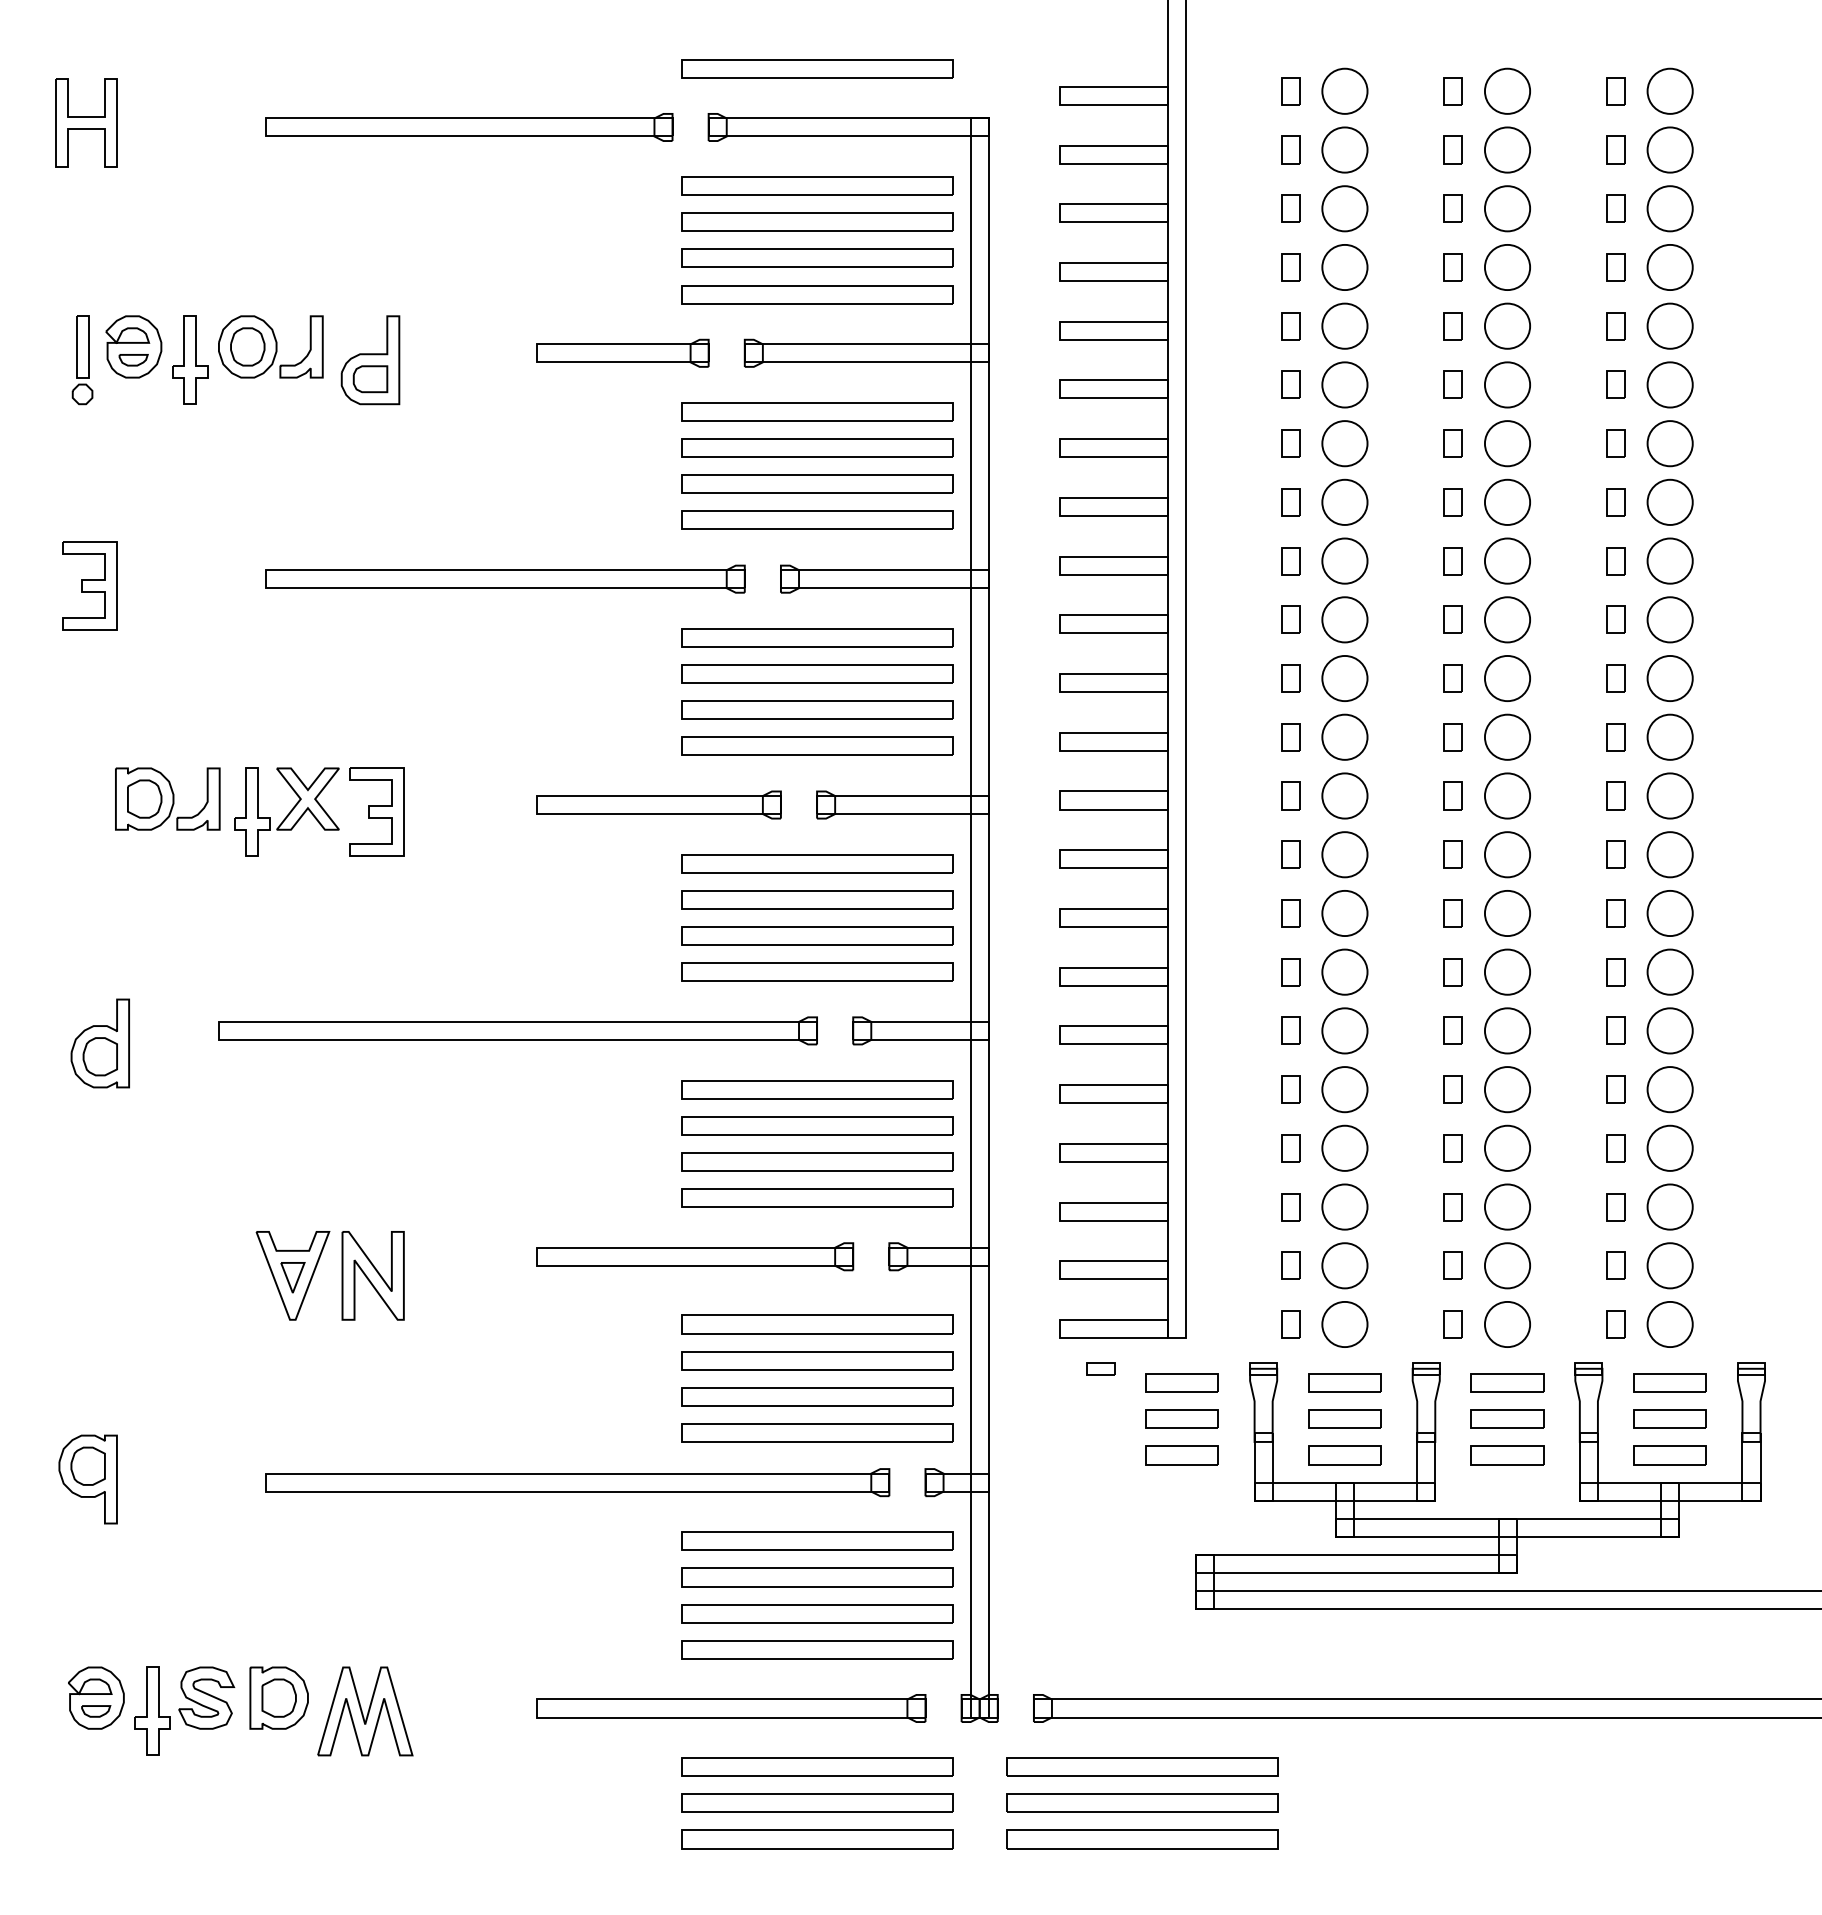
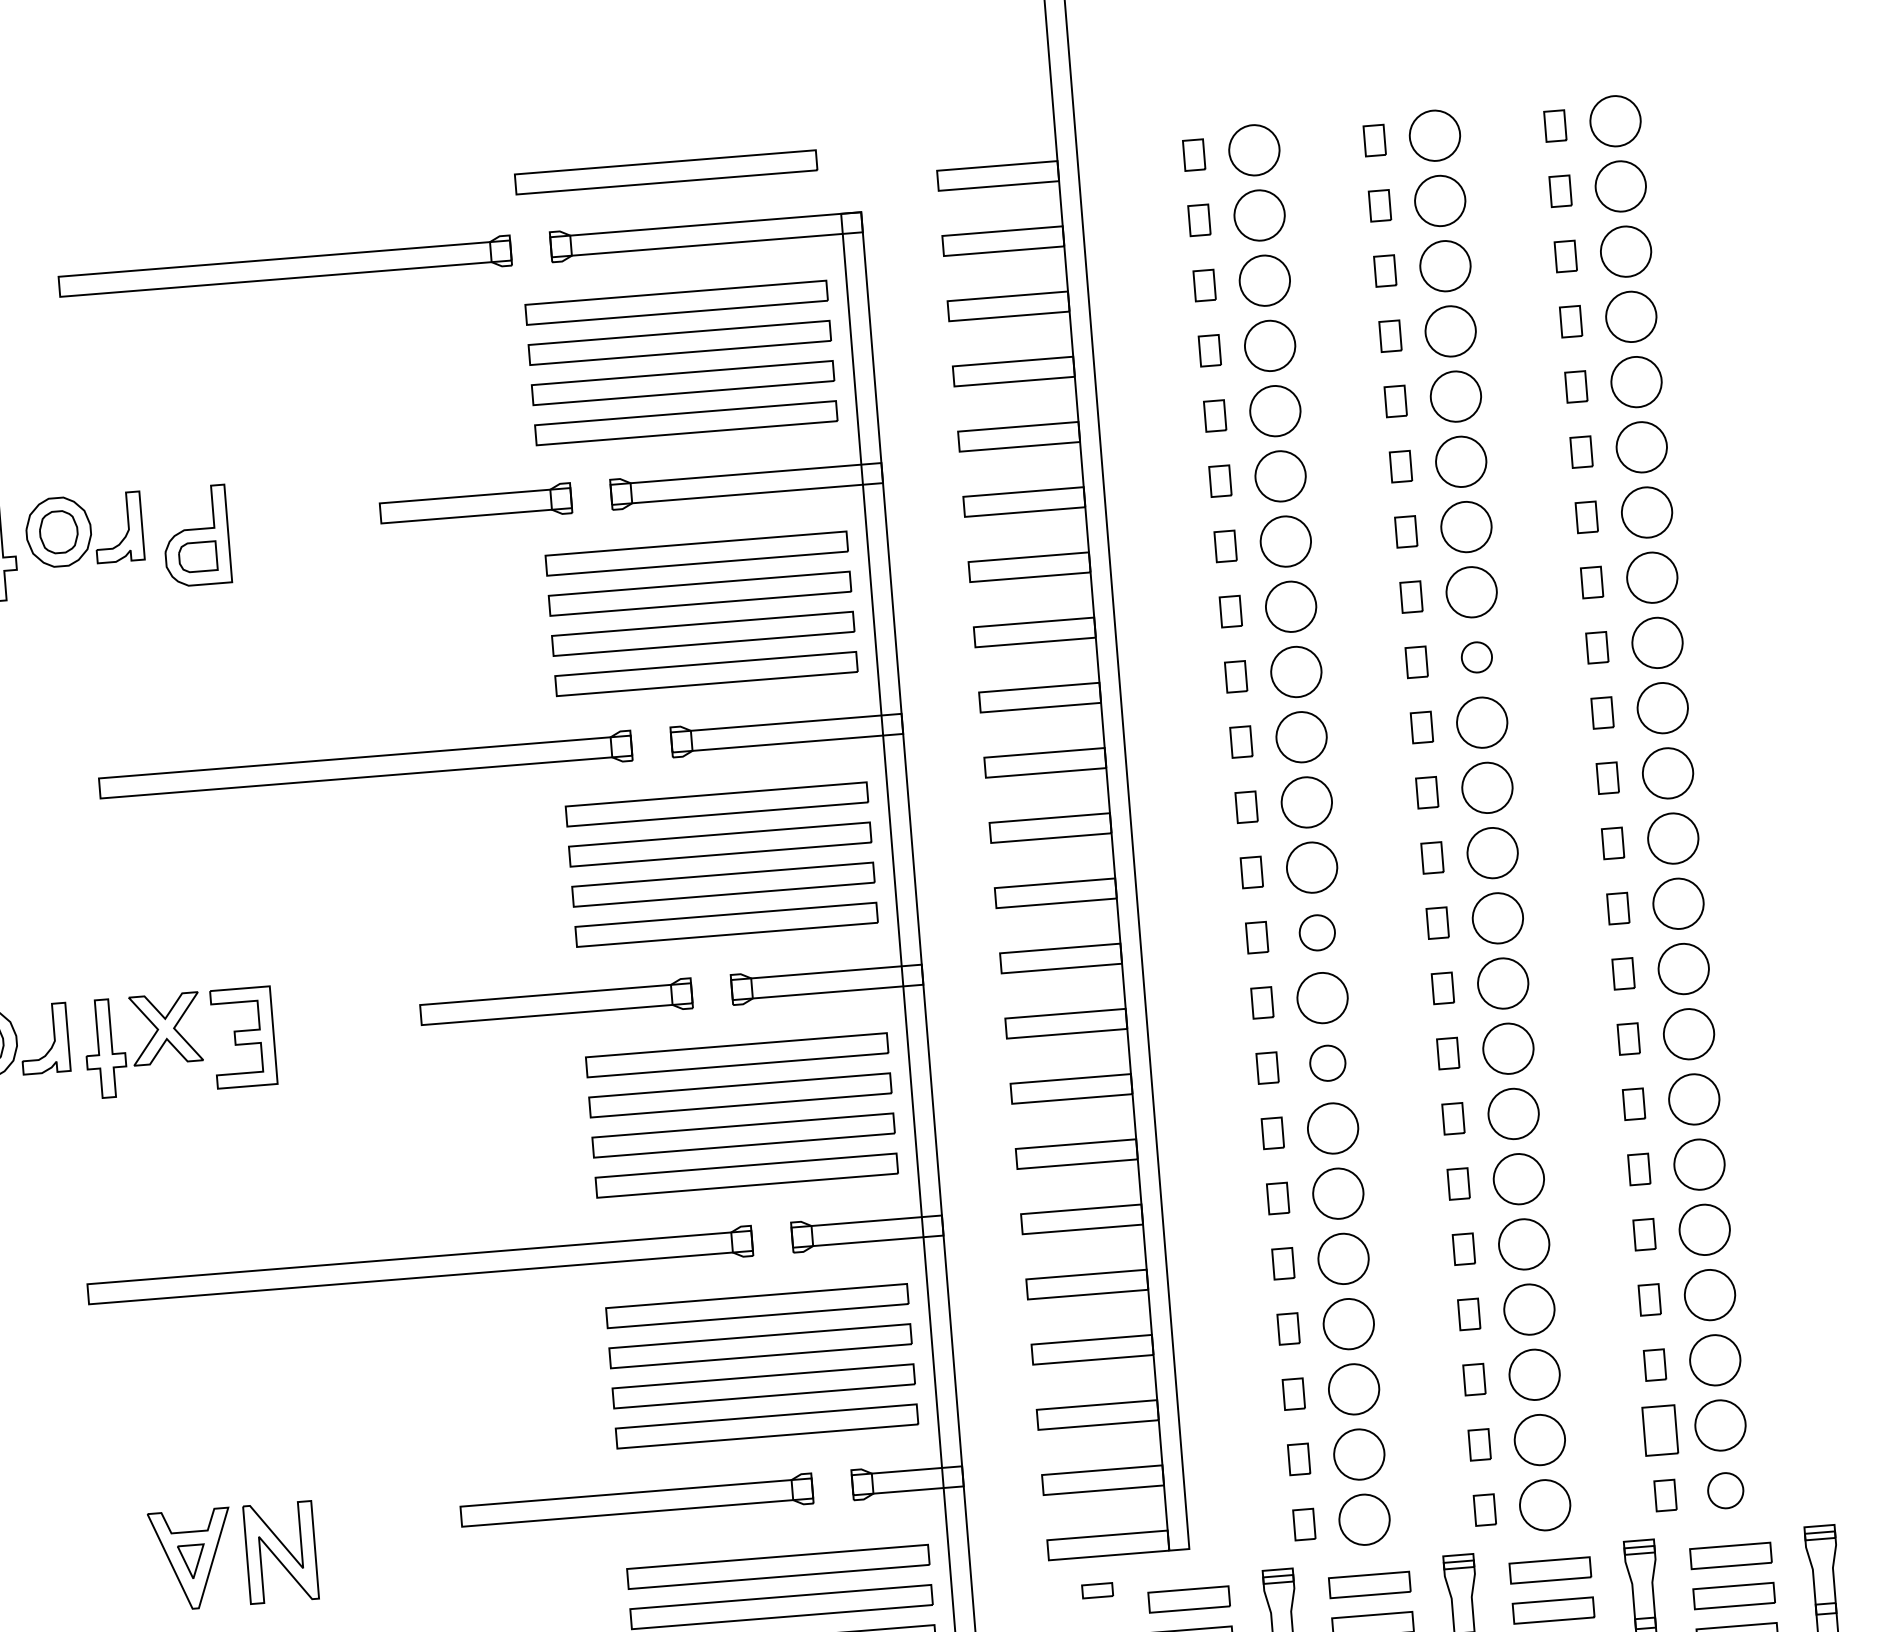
circle: (1507, 560) -> (1476, 656), size x0.6
circle: (1344, 795) -> (1316, 932), size x0.7
circle: (1344, 913) -> (1327, 1063), size x0.7
part: (1615, 1265) -> (1659, 1430), size x1.6
circle: (1669, 1324) -> (1724, 1490), size x0.7

